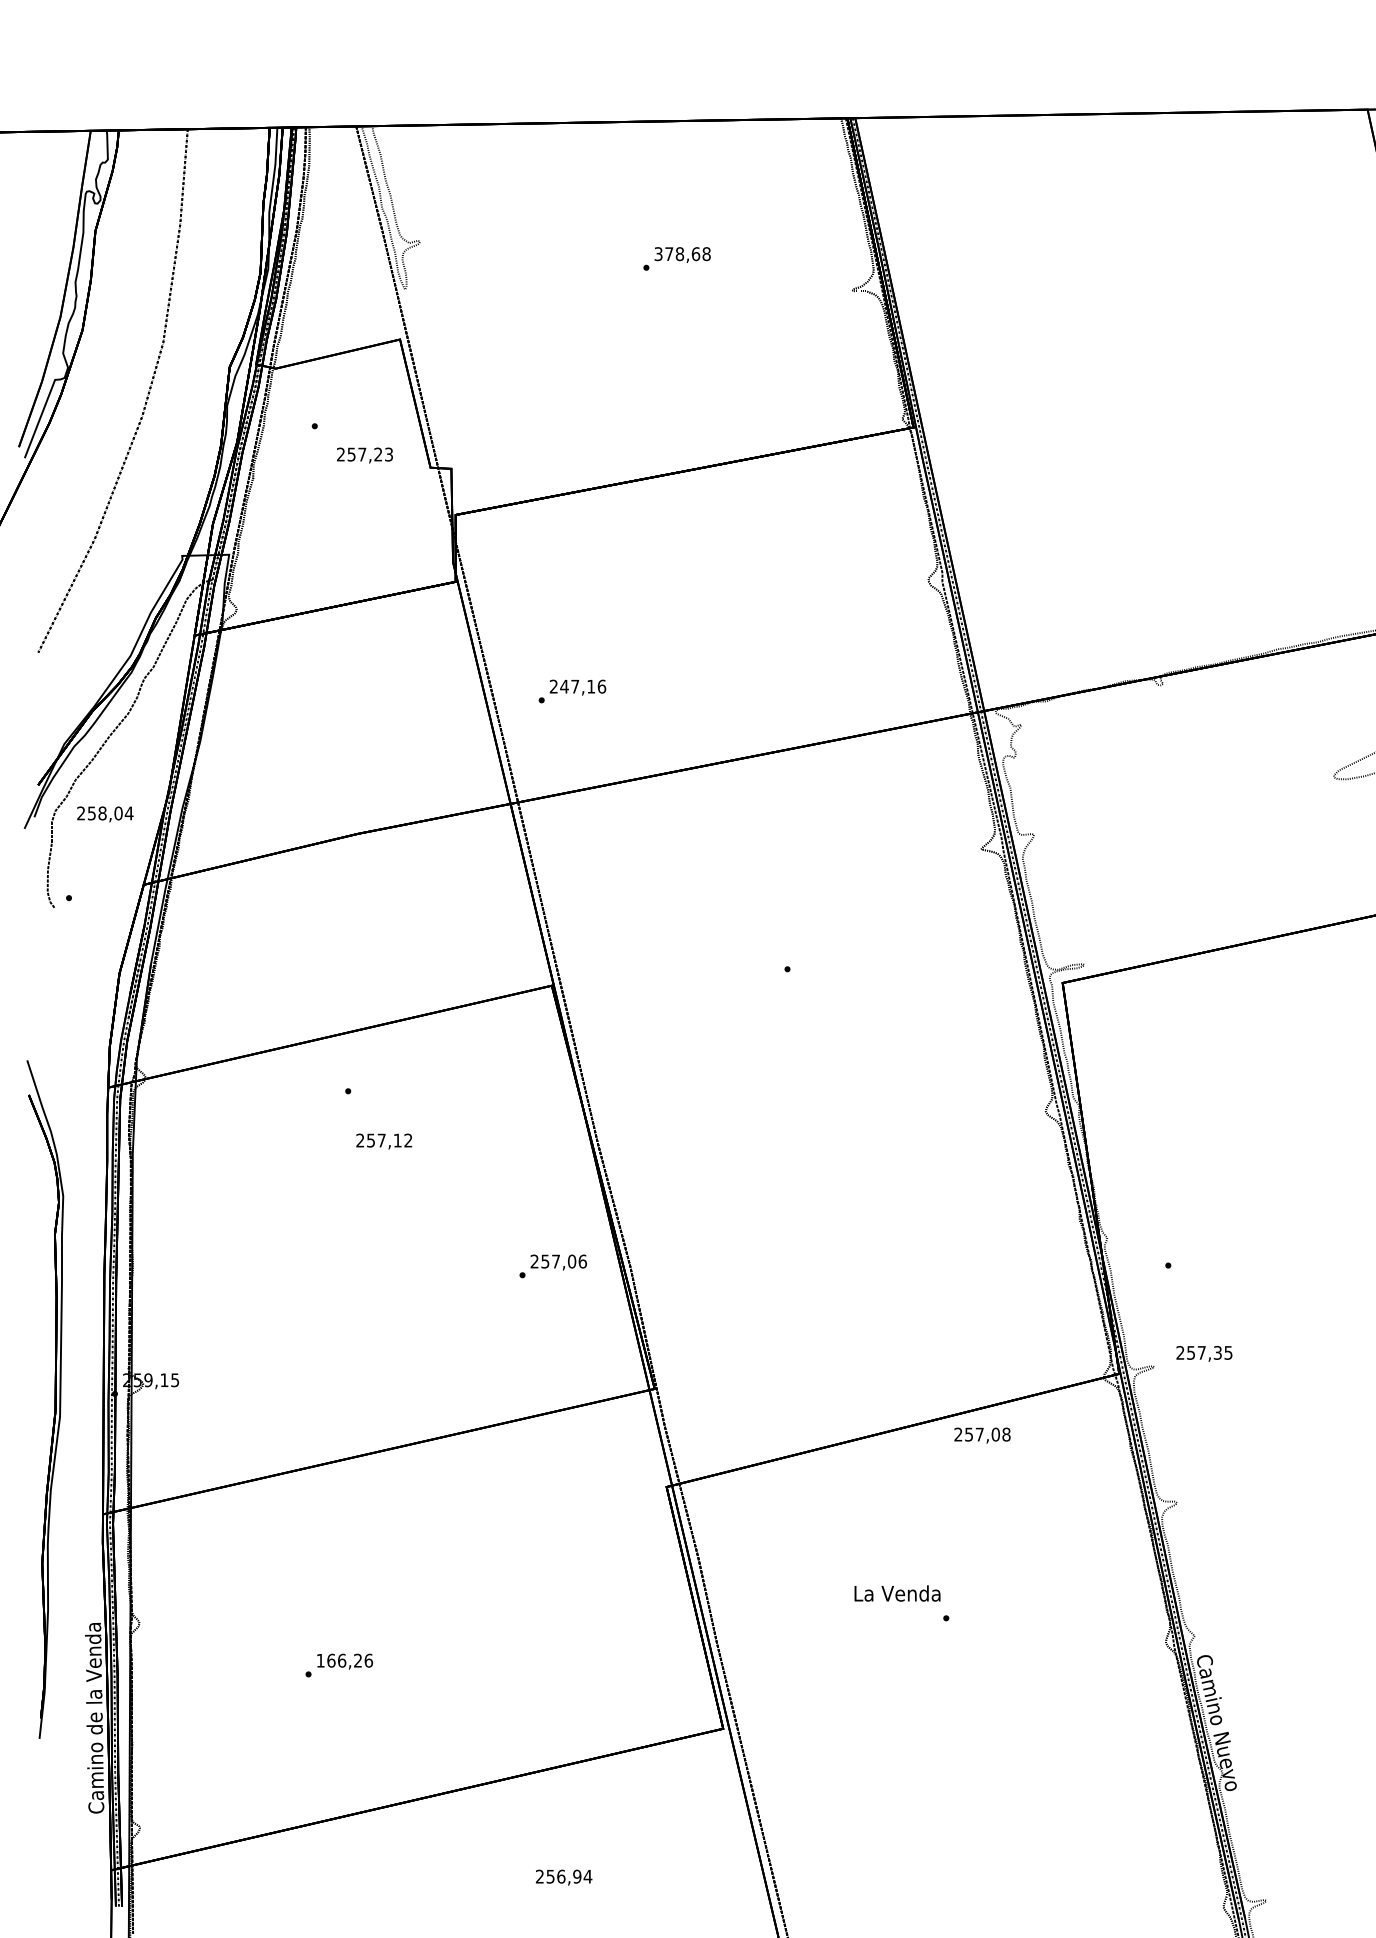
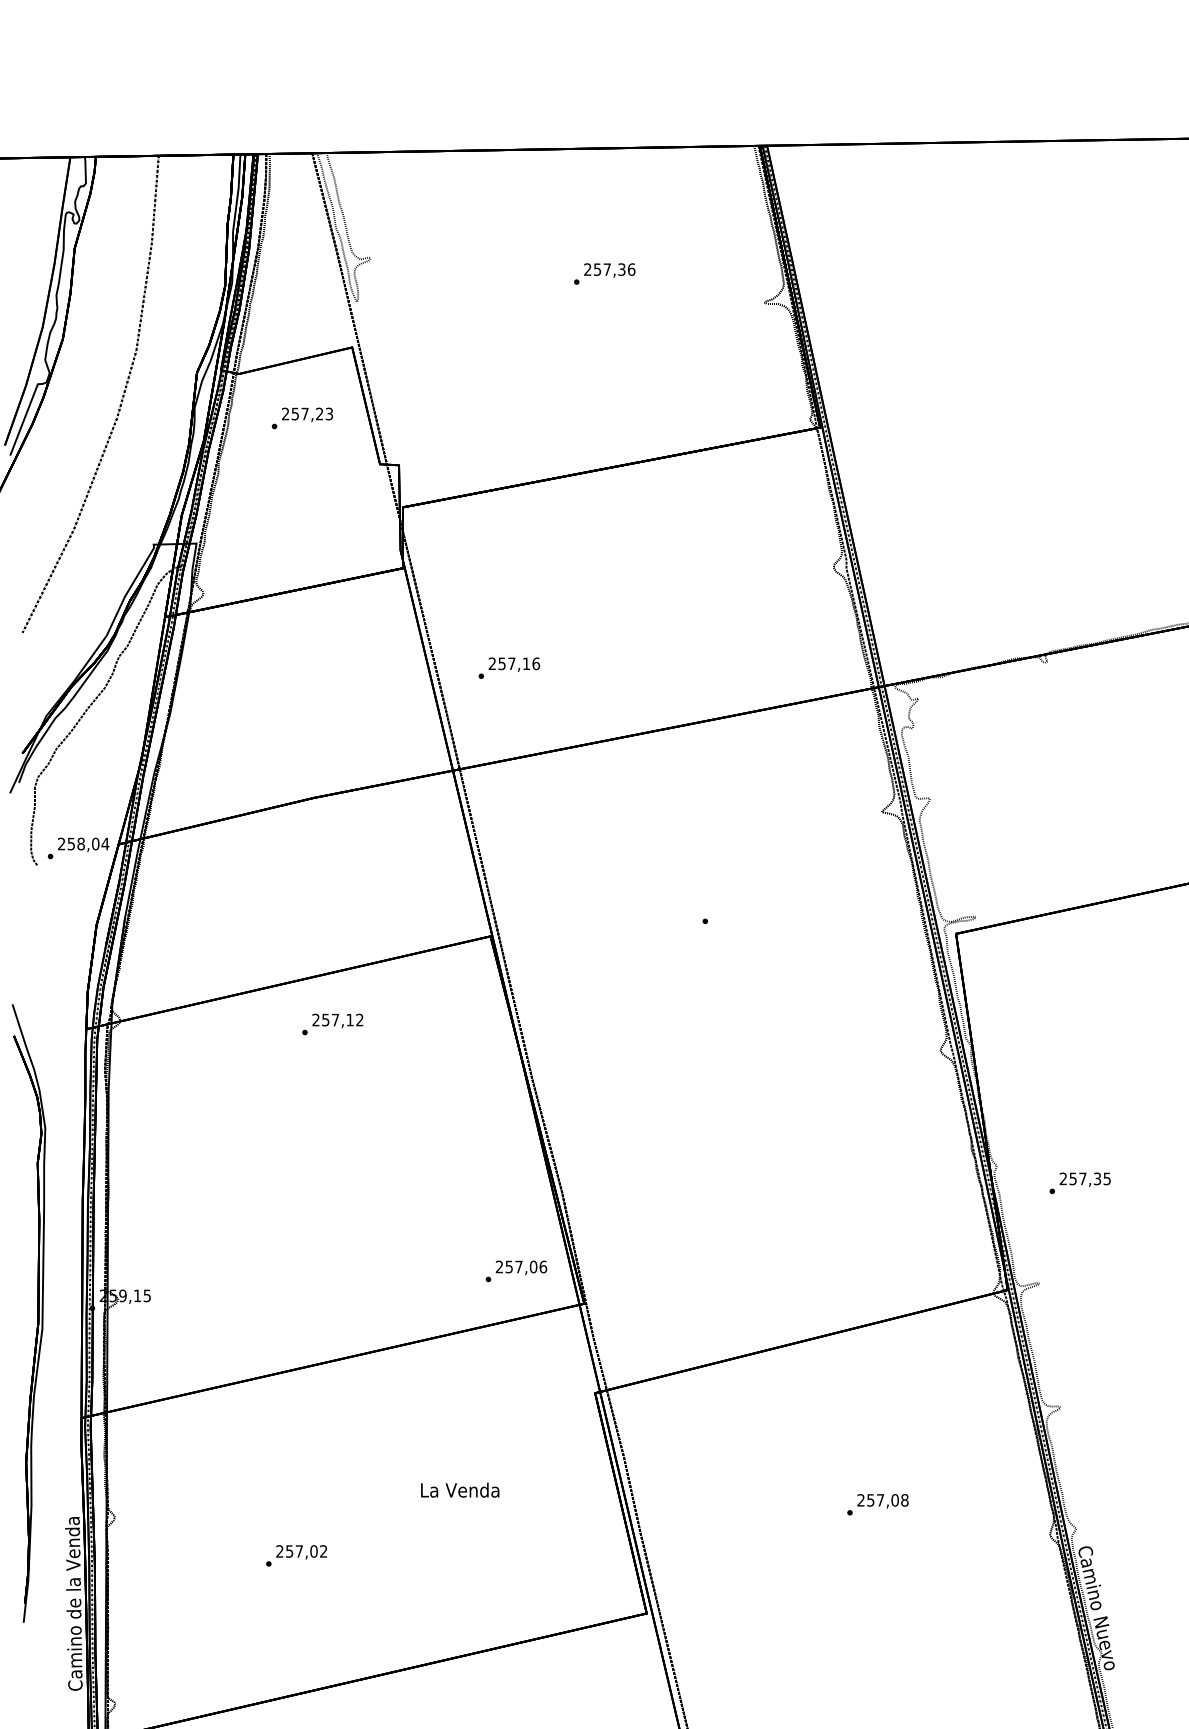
text: (682, 254) -> (609, 269), 378,68 -> 257,36
text: (364, 455) -> (307, 414), moved
text: (564, 686) -> (502, 663), 247,16 -> 257,16
text: (105, 814) -> (83, 845), moved
text: (384, 1141) -> (338, 1020), moved
text: (552, 1266) -> (515, 1271), moved
text: (1204, 1353) -> (1085, 1179), moved
text: (982, 1435) -> (883, 1501), moved
text: (897, 1593) -> (460, 1490), moved
text: (344, 1660) -> (301, 1551), 166,26 -> 257,02

